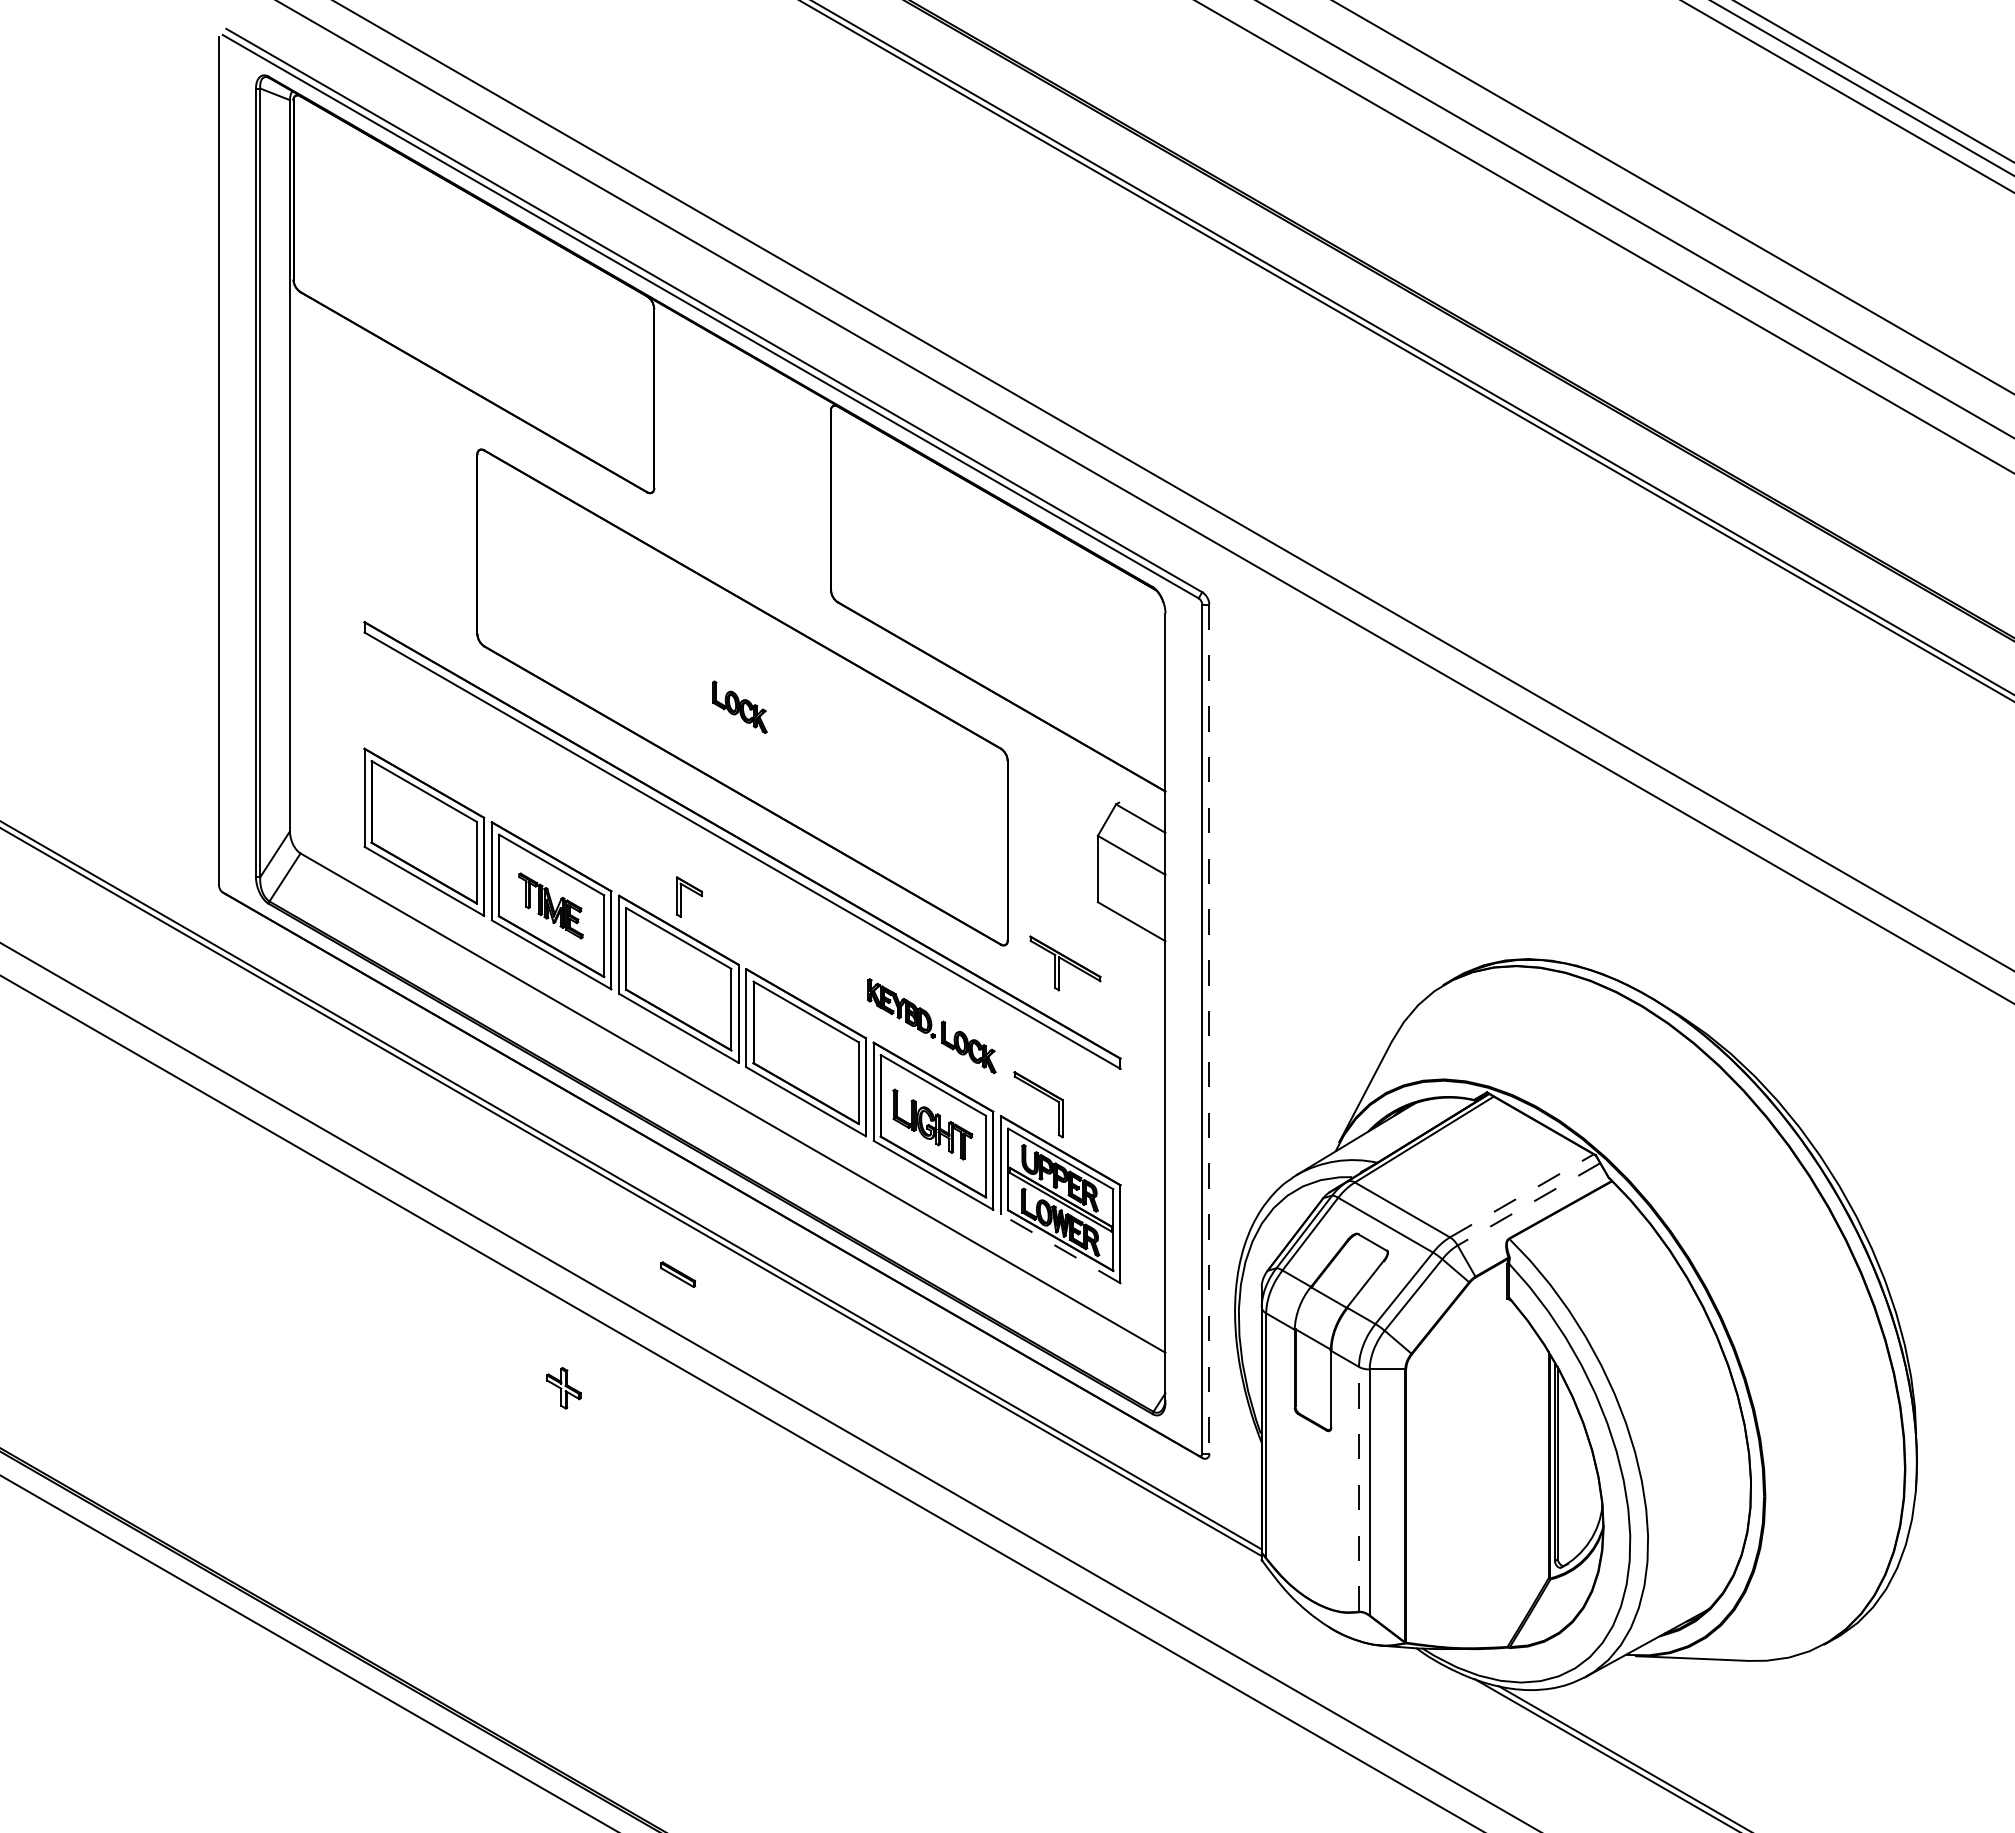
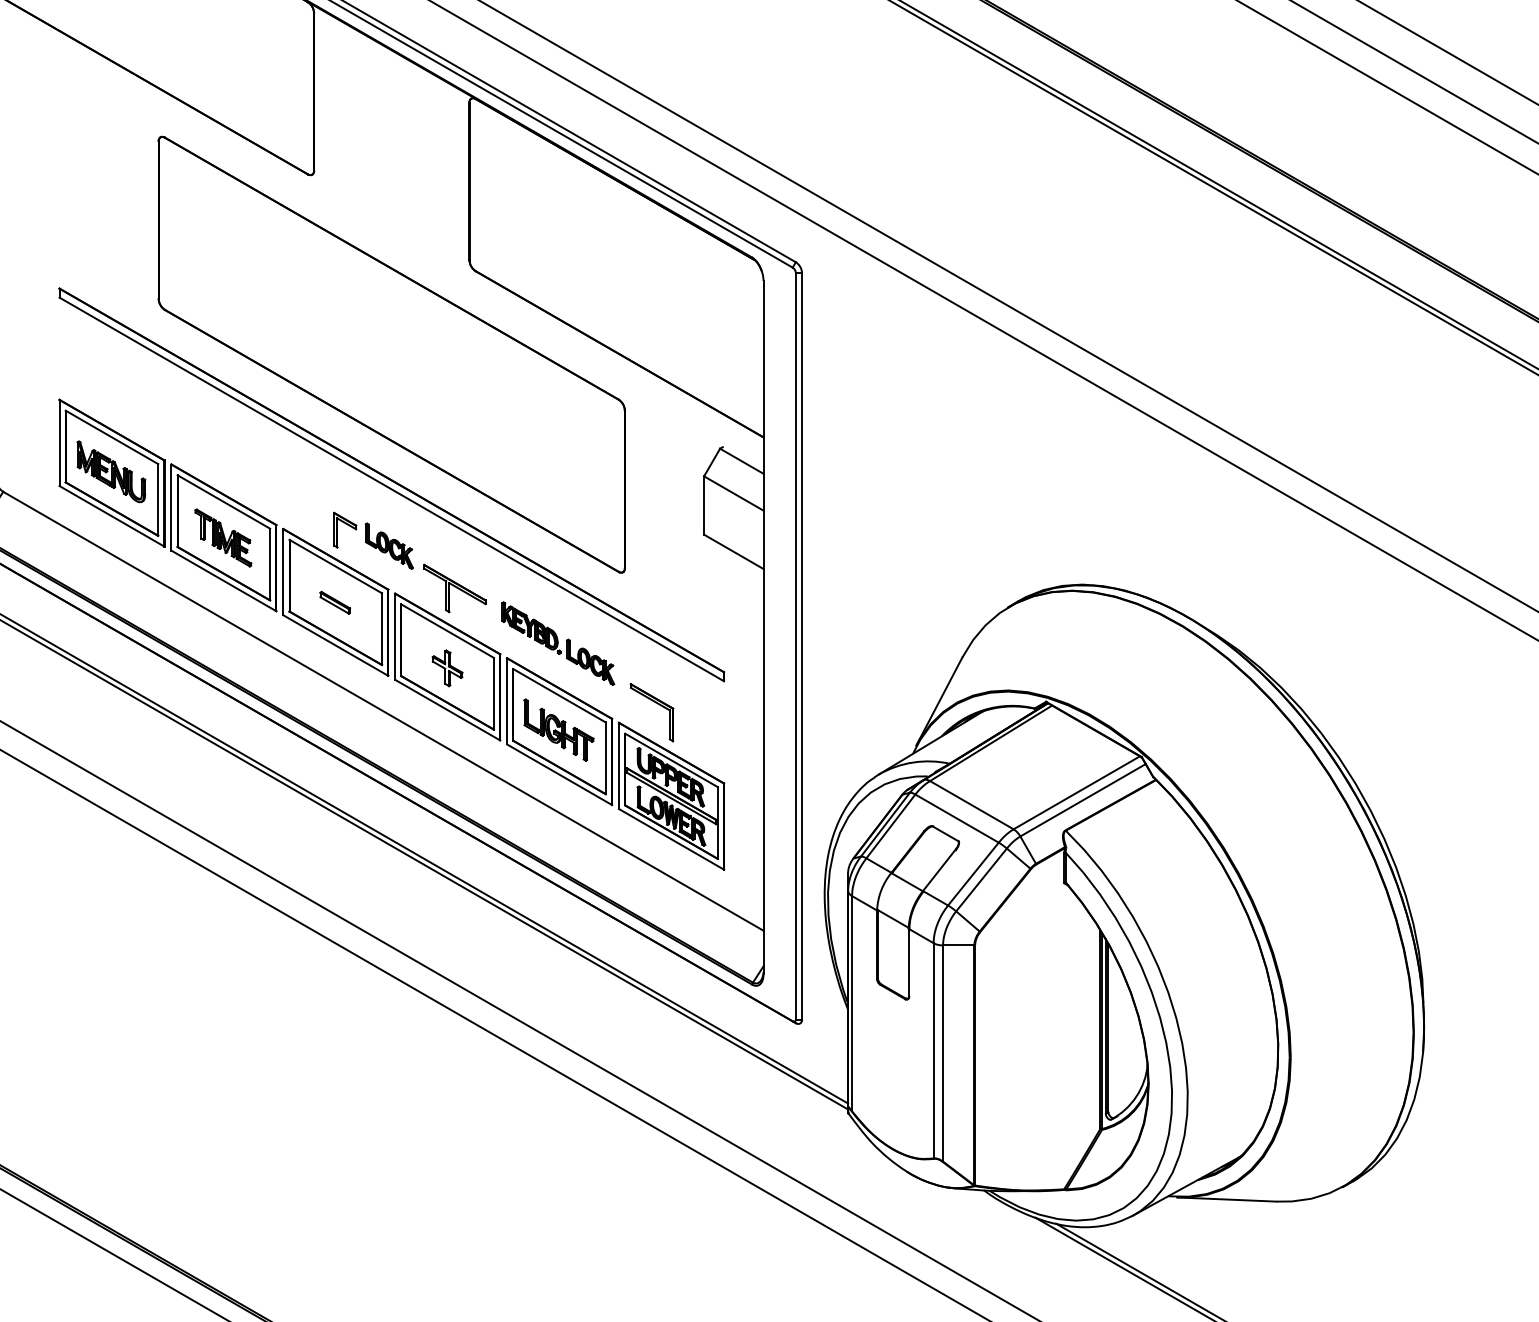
part: (739, 706) -> (389, 545), moved
part: (423, 830) -> (111, 471), added
part: (1065, 963) -> (455, 588), moved
line: (1209, 1029) -> (802, 646), dashed -> solid
line: (1521, 1195) -> (1076, 792), dashed -> solid
line: (1528, 1204) -> (1082, 800), dashed -> solid
line: (1060, 1248) -> (671, 839), dashed -> solid
part: (677, 1274) -> (334, 602), moved
part: (563, 1388) -> (447, 668), moved
line: (1358, 1488) -> (933, 1050), dashed -> solid

